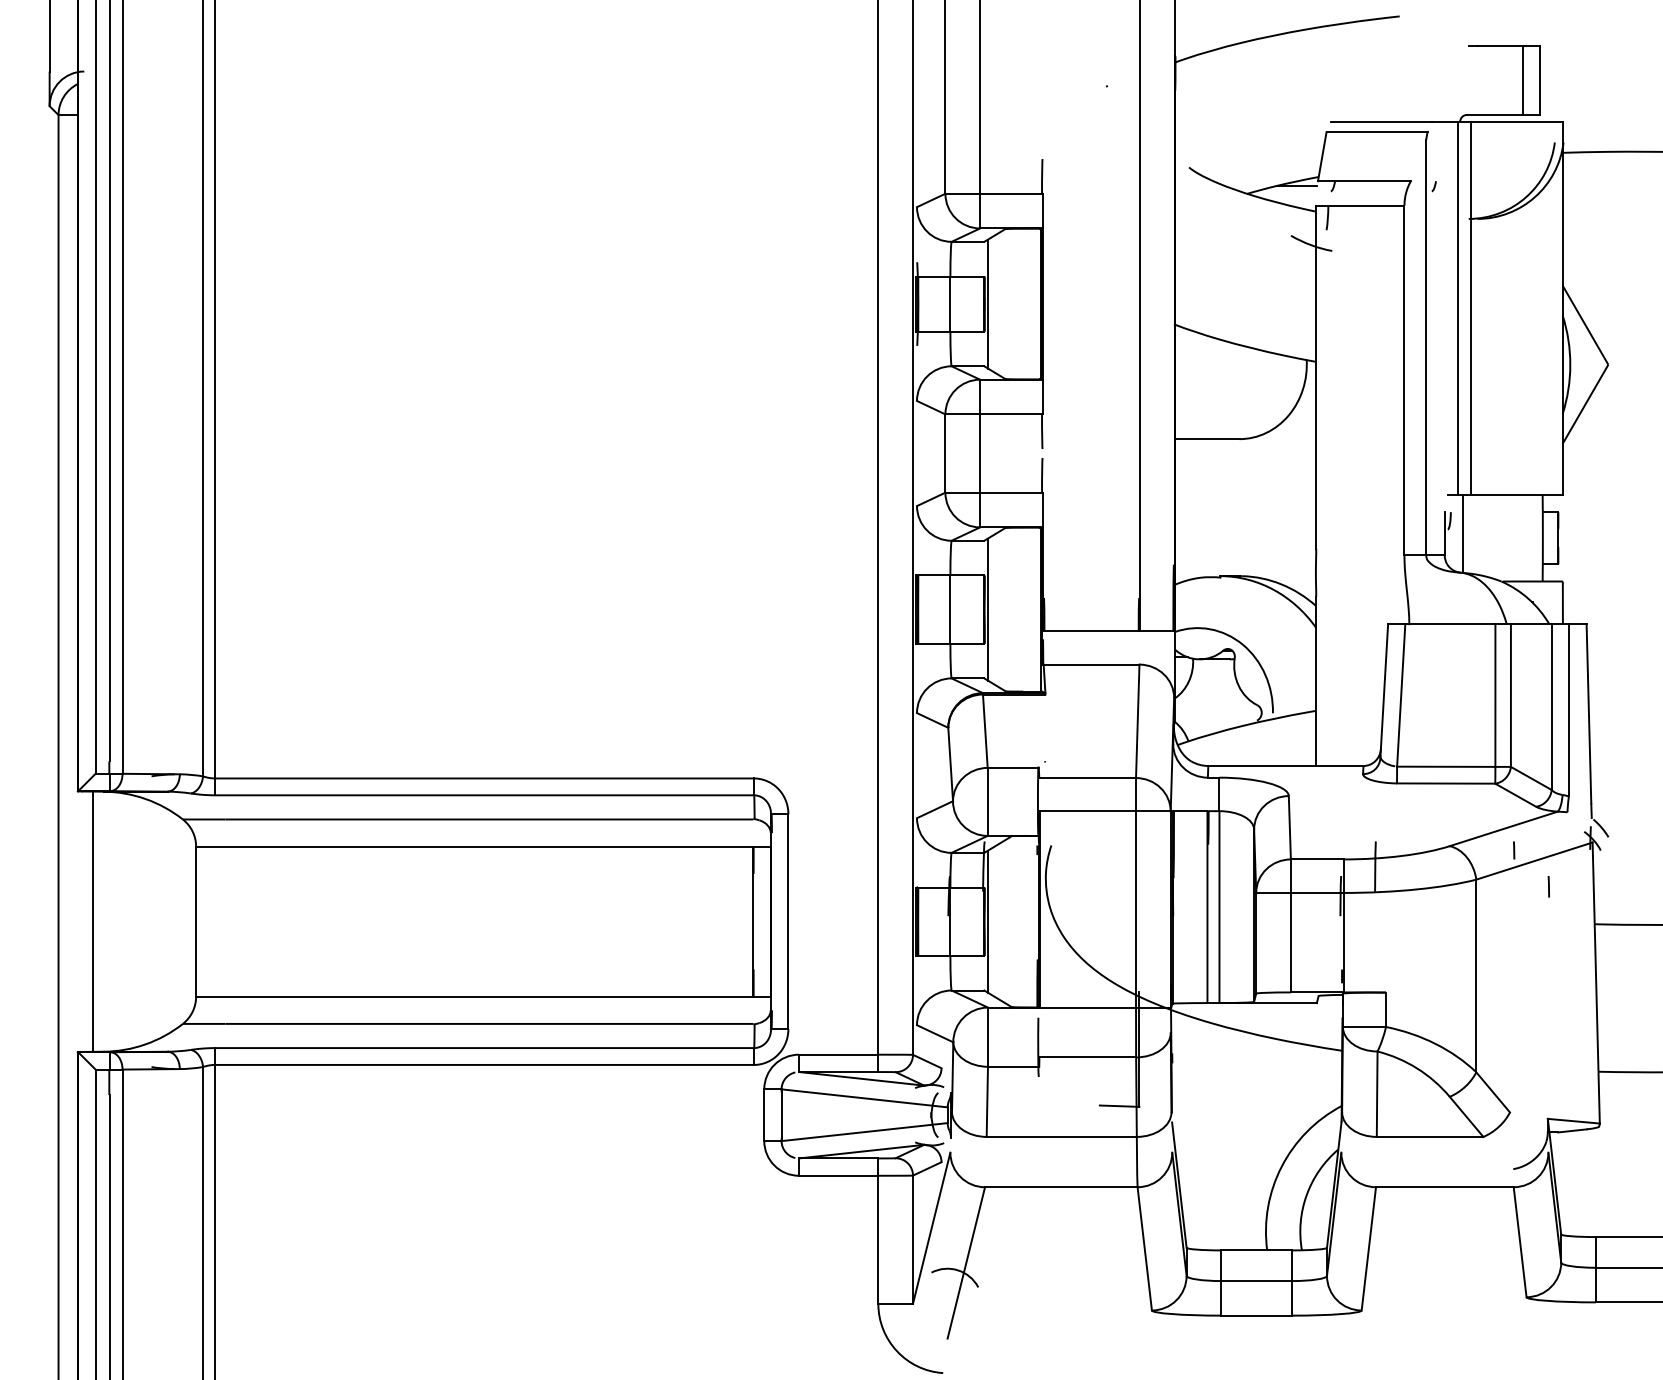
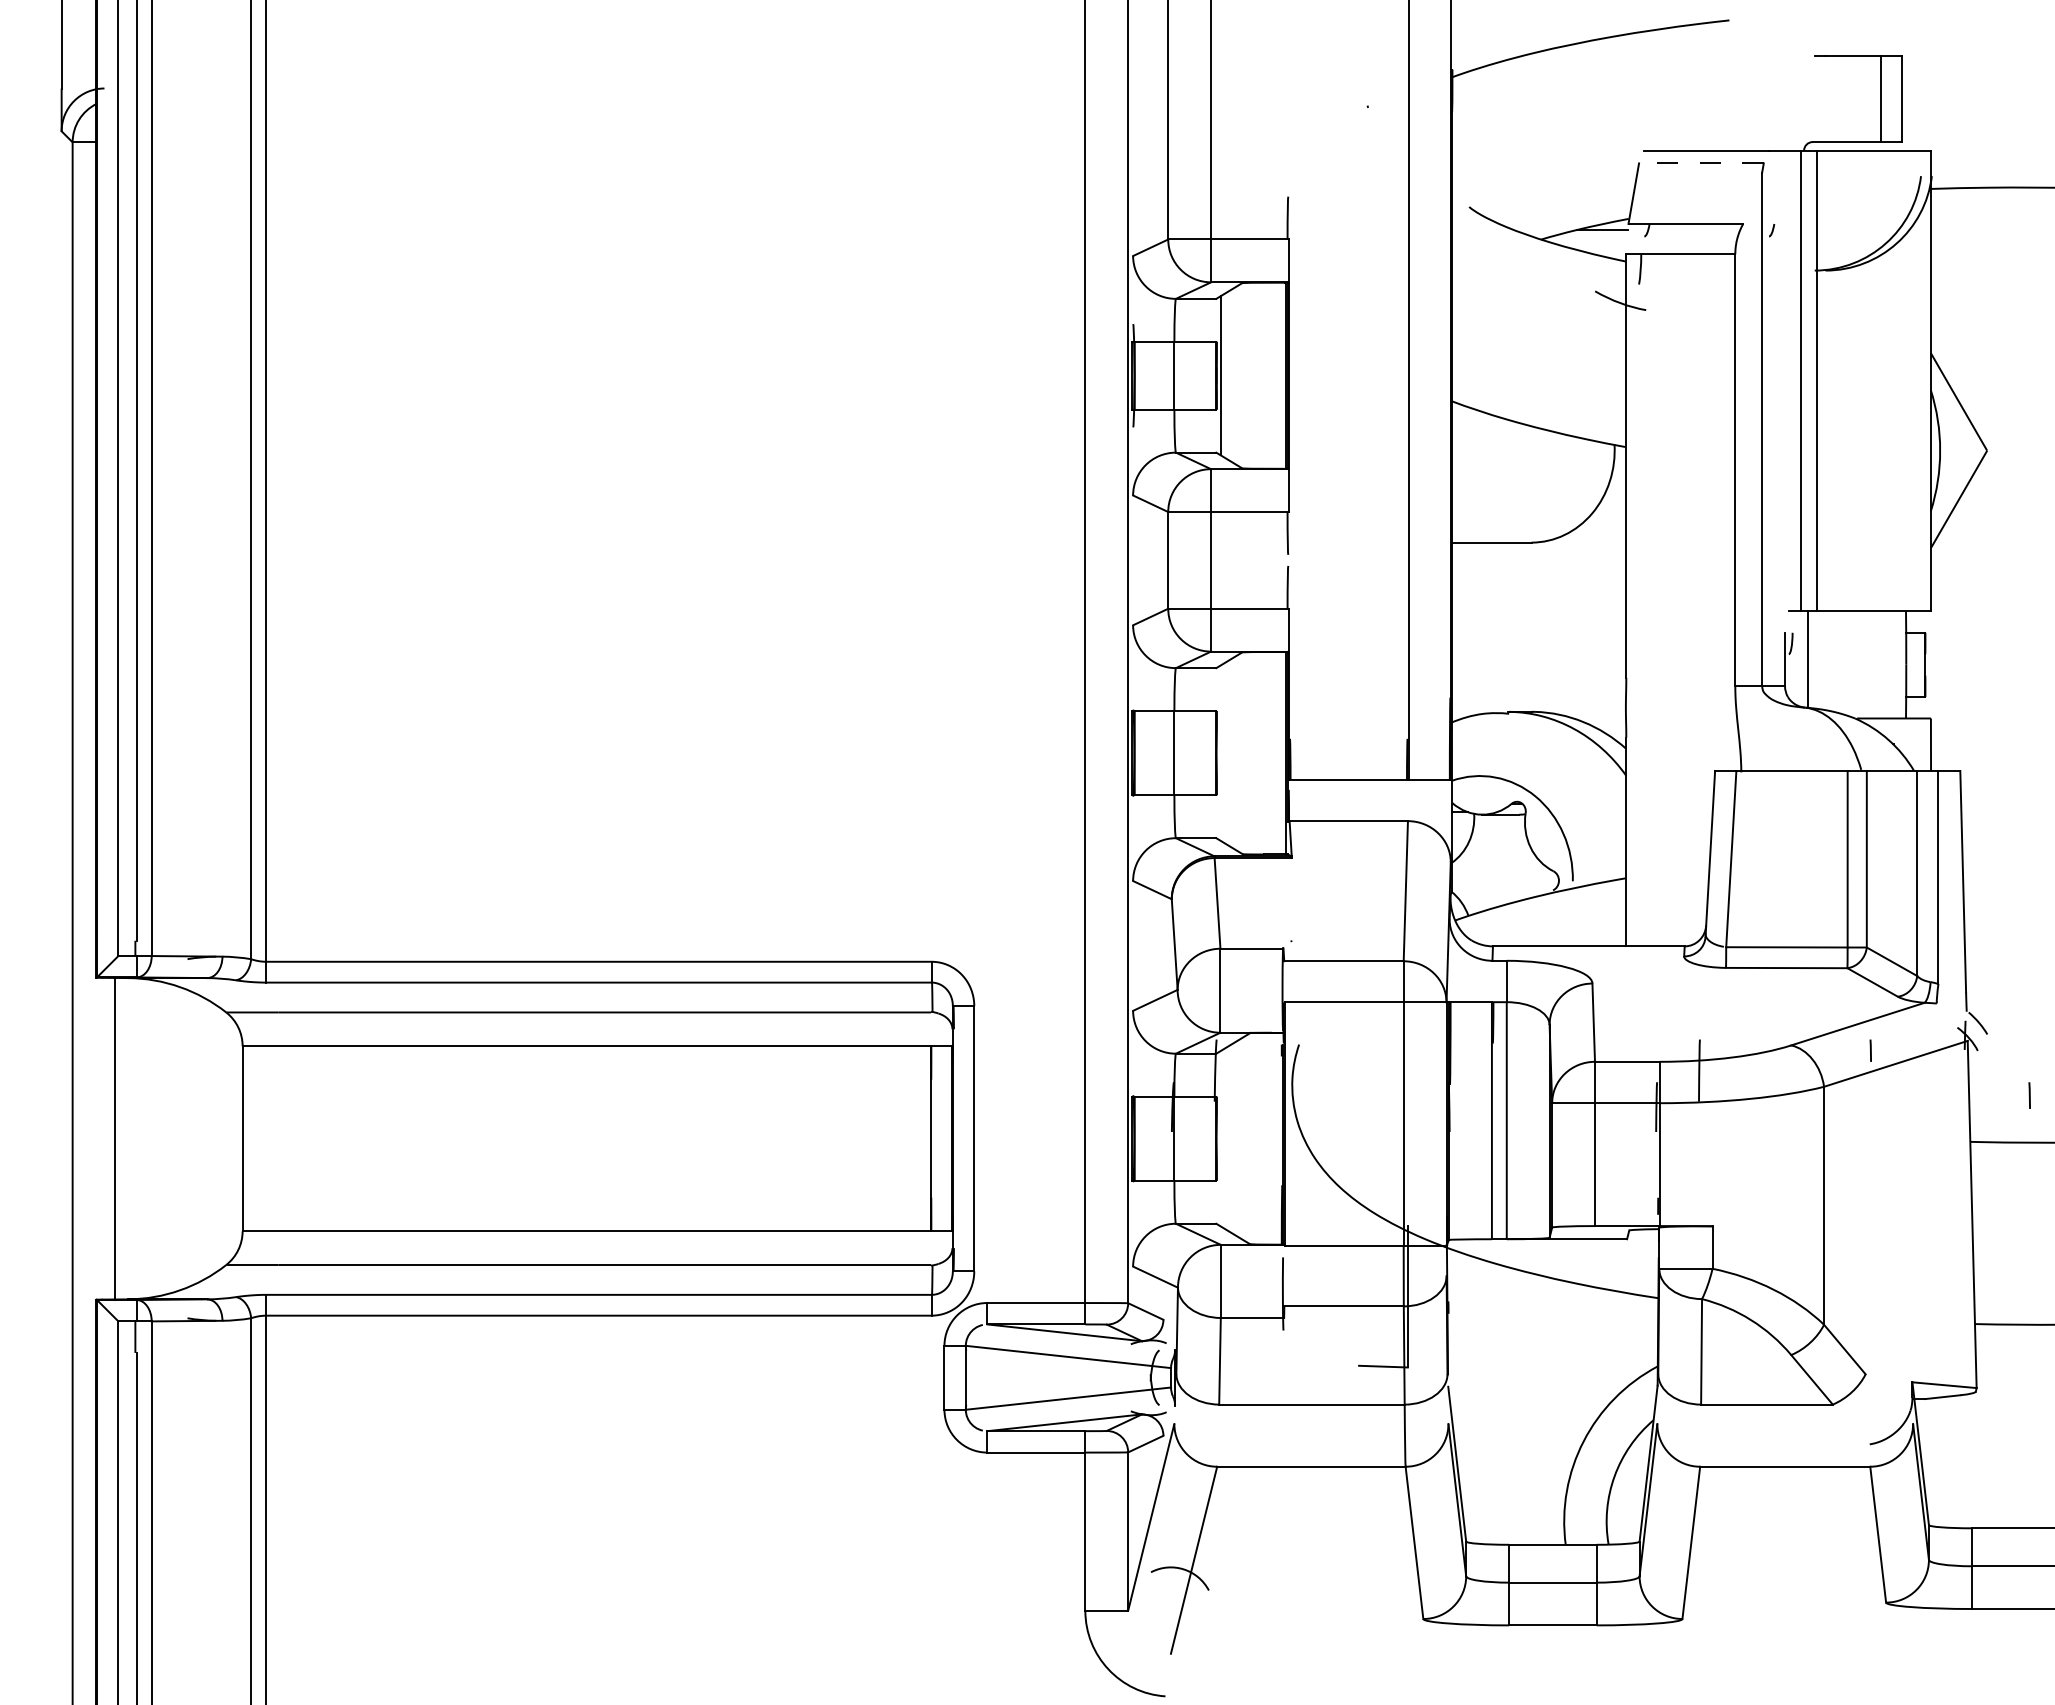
line: (1376, 132) -> (1700, 163), solid -> dashed
line: (987, 609) -> (1220, 753), removed
line: (1548, 886) -> (2029, 1095), moved
line: (987, 921) -> (1220, 1138), removed

